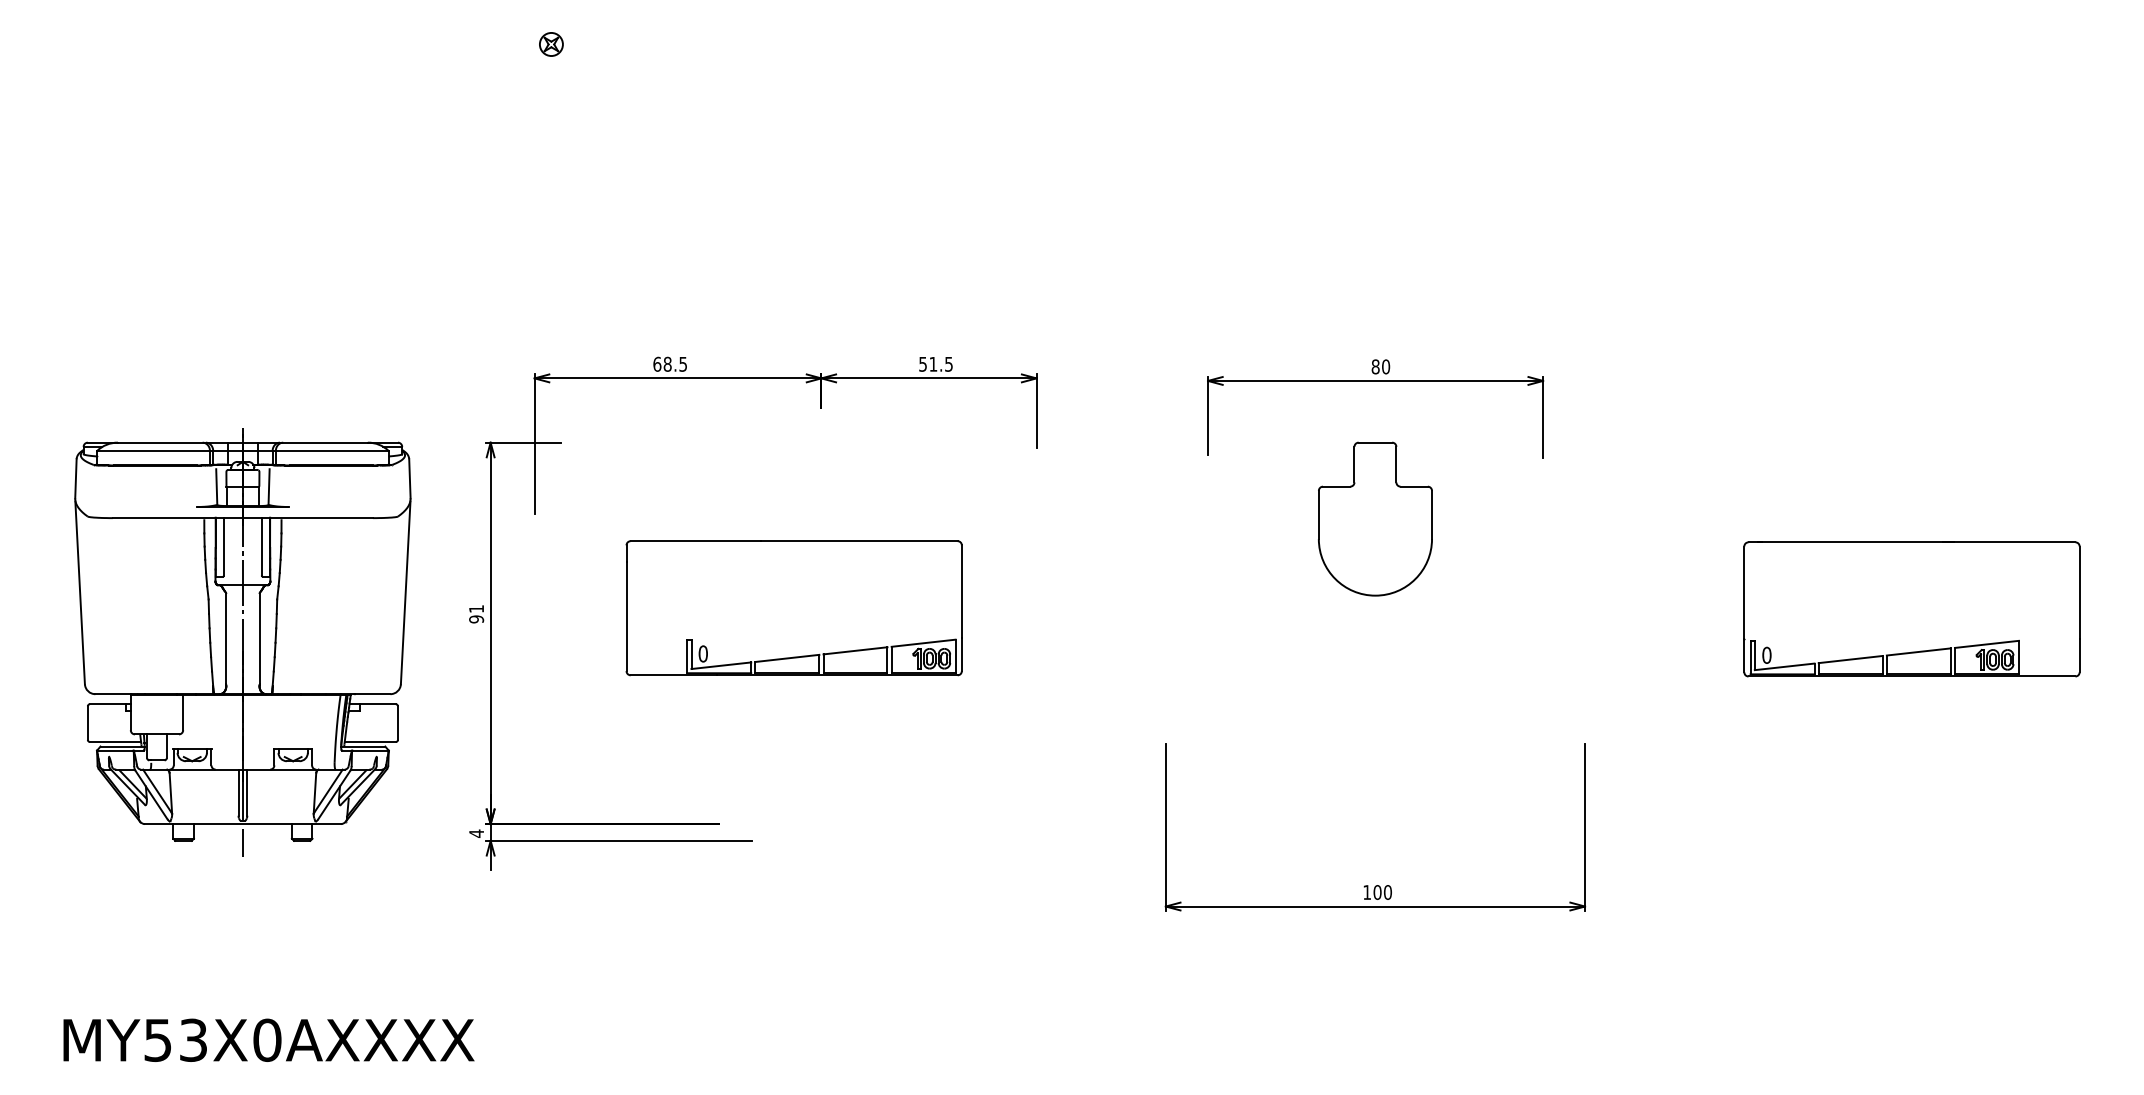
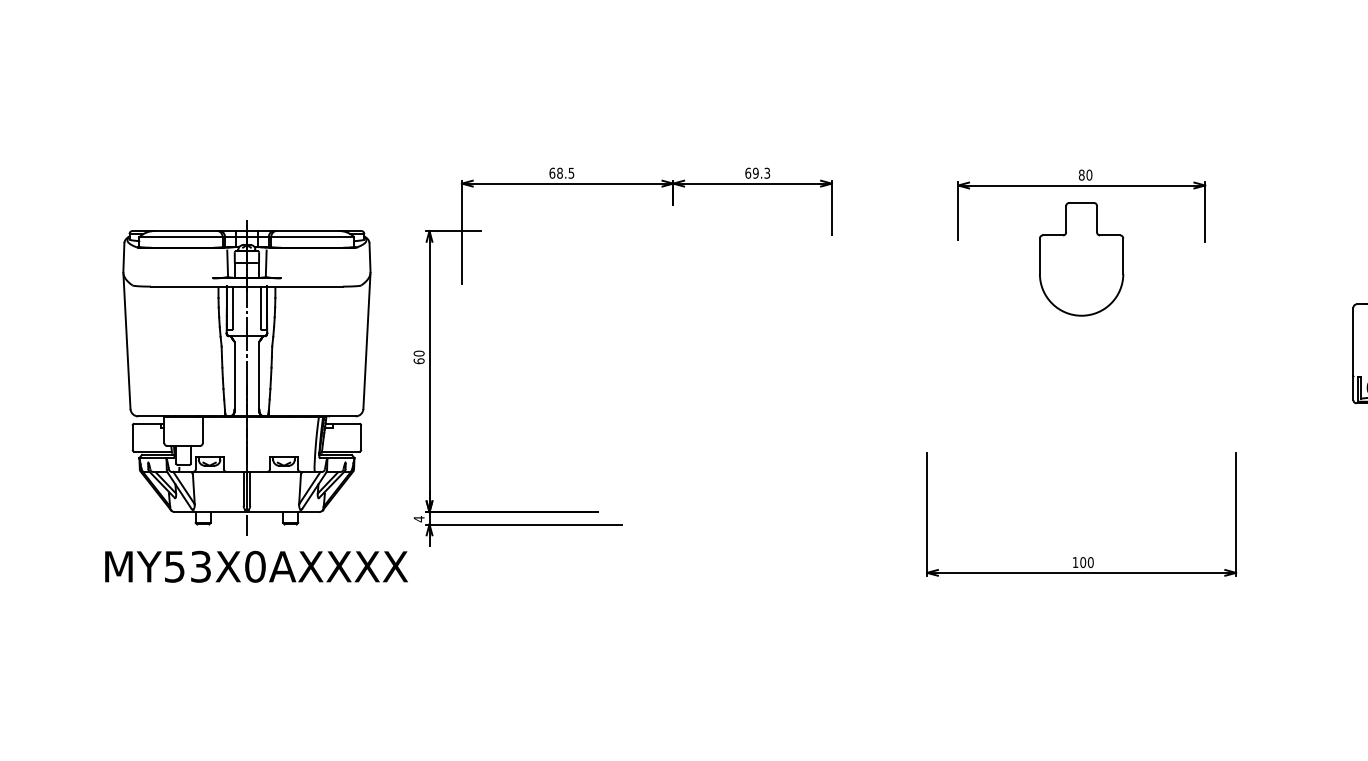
text: (935, 363) -> (757, 172), 51.5 -> 69.3
part: (1375, 518) -> (1081, 258), moved
part: (793, 608) -> (652, 353), removed
text: (476, 614) -> (419, 357), 91 -> 60
text: (268, 1039) -> (256, 566), moved

